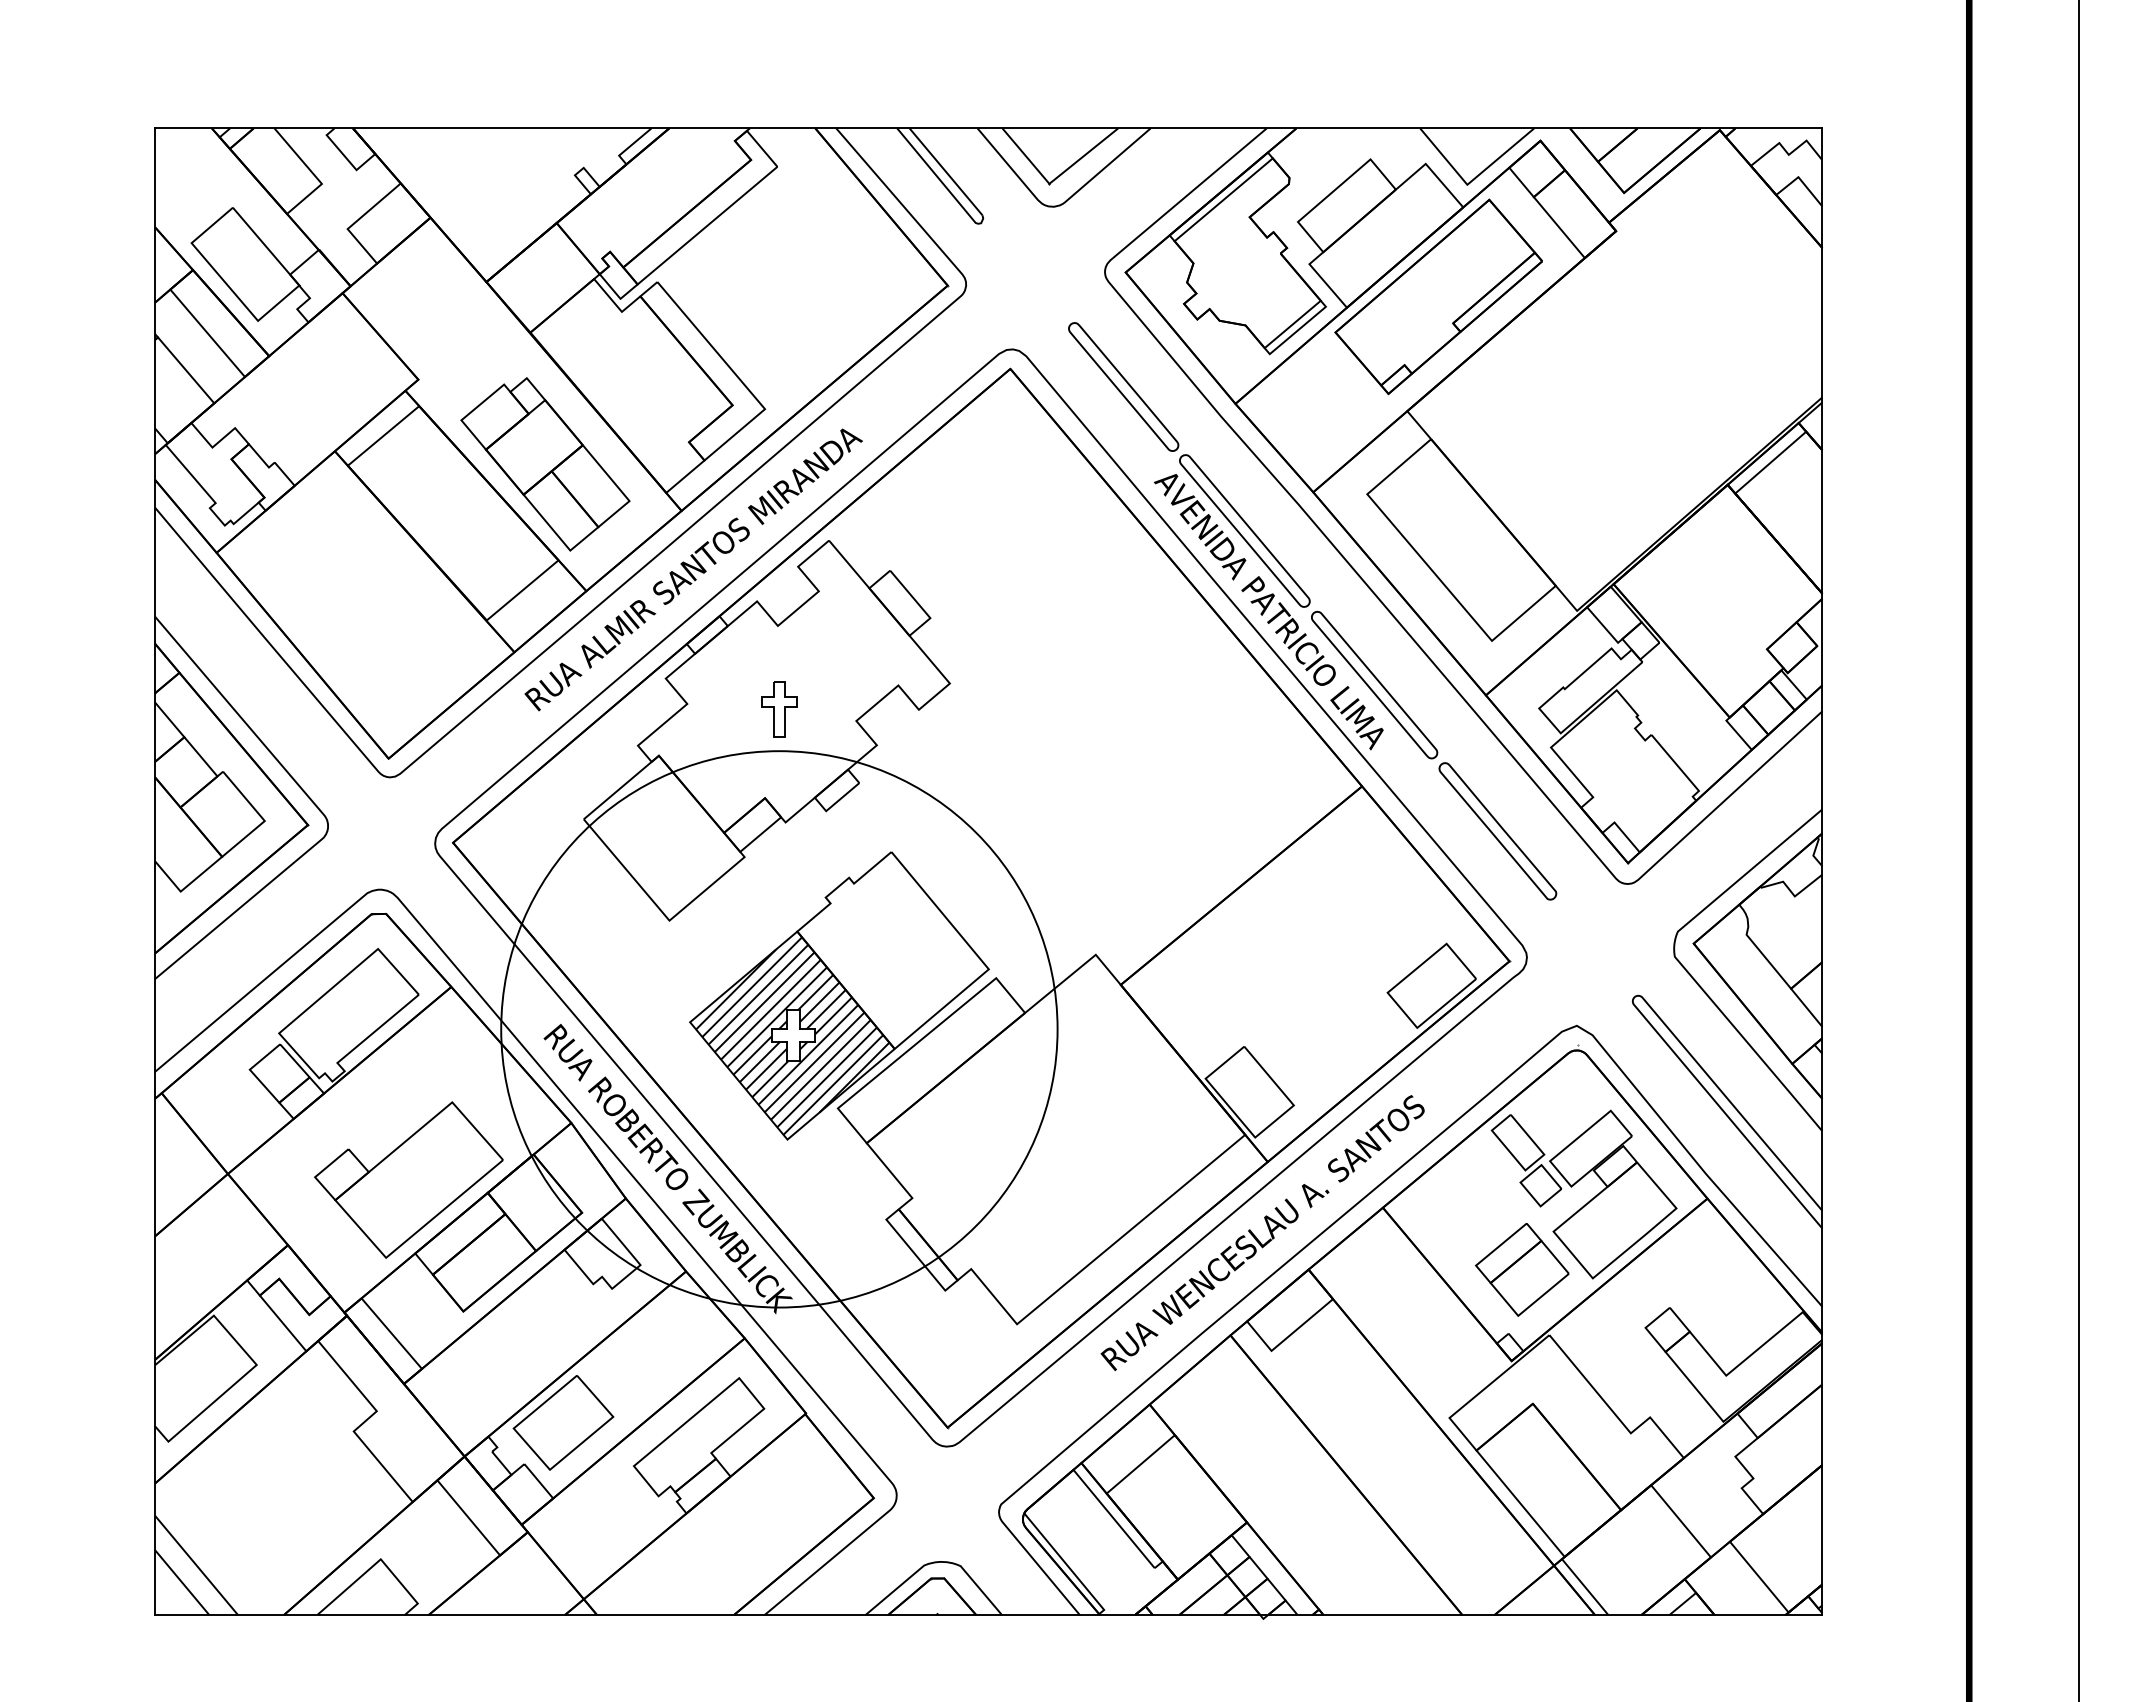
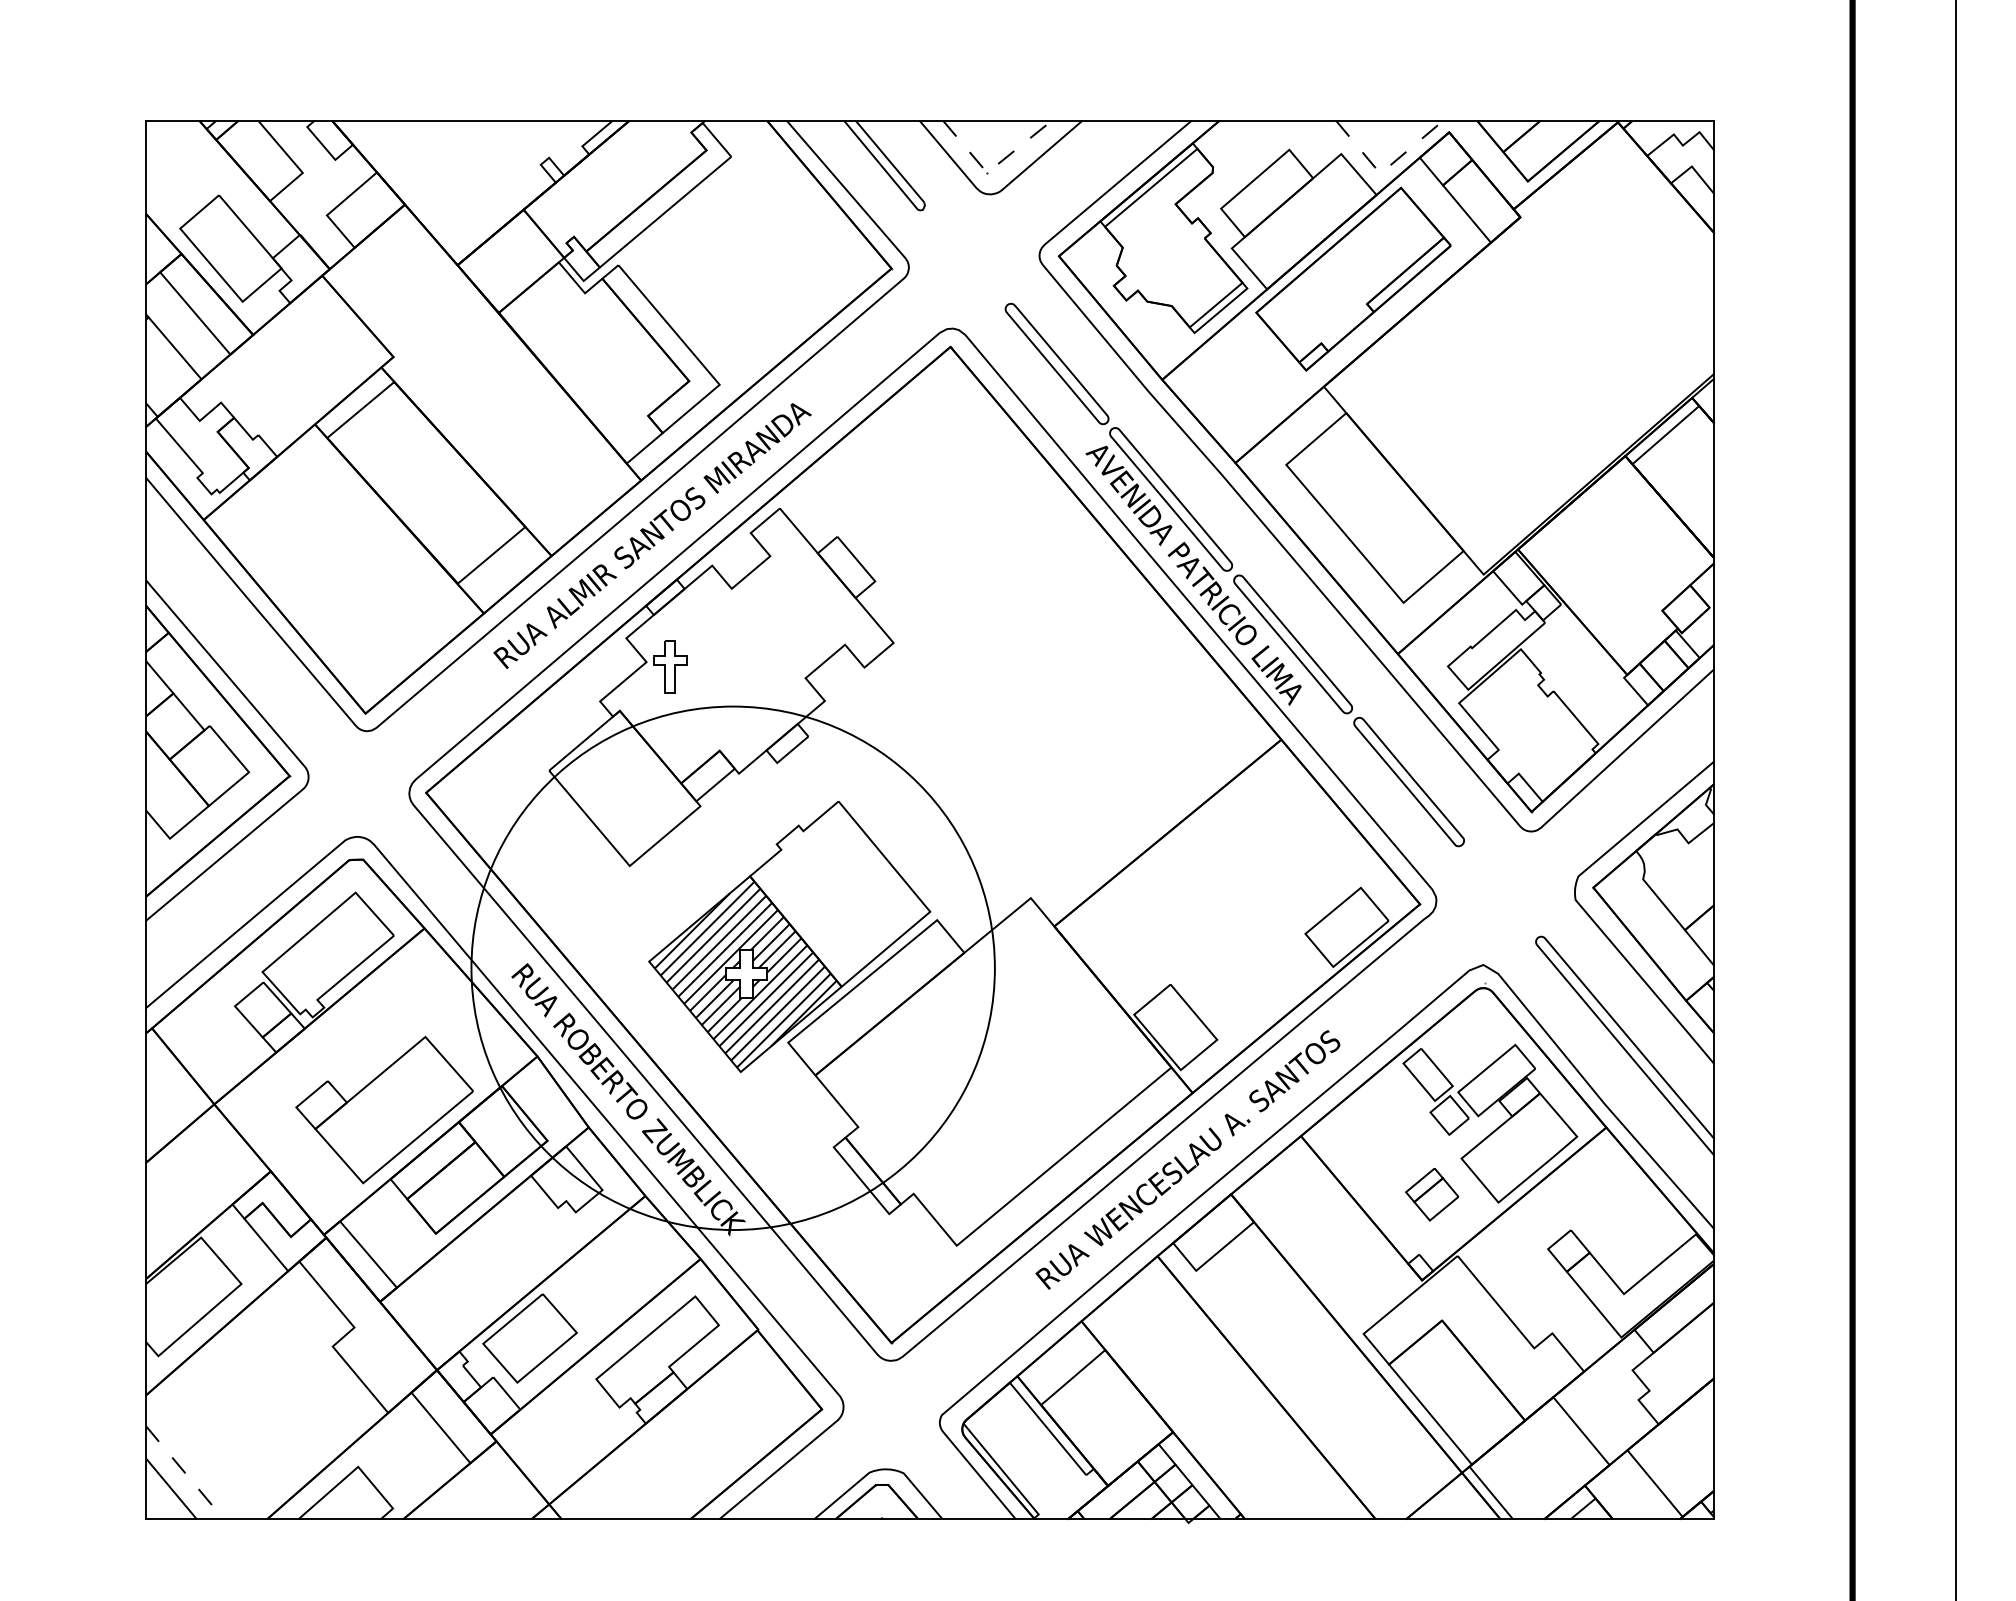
line: (1055, 178) -> (992, 167), solid -> dashed
line: (1472, 180) -> (1385, 169), solid -> dashed
part: (545, 464) -> (513, 436), removed
part: (779, 709) -> (670, 667), moved
part: (1522, 1269) -> (1432, 1194), size x0.6
line: (196, 1565) -> (184, 1472), solid -> dashed

